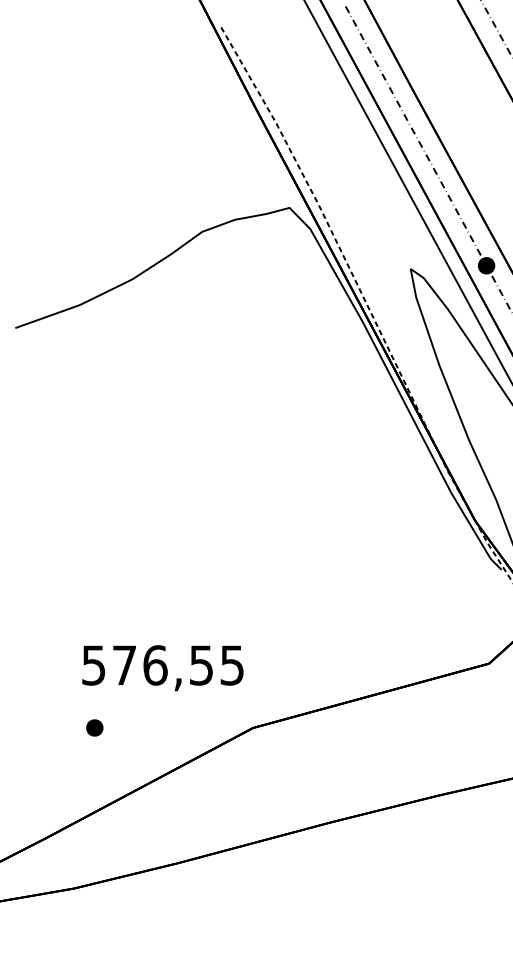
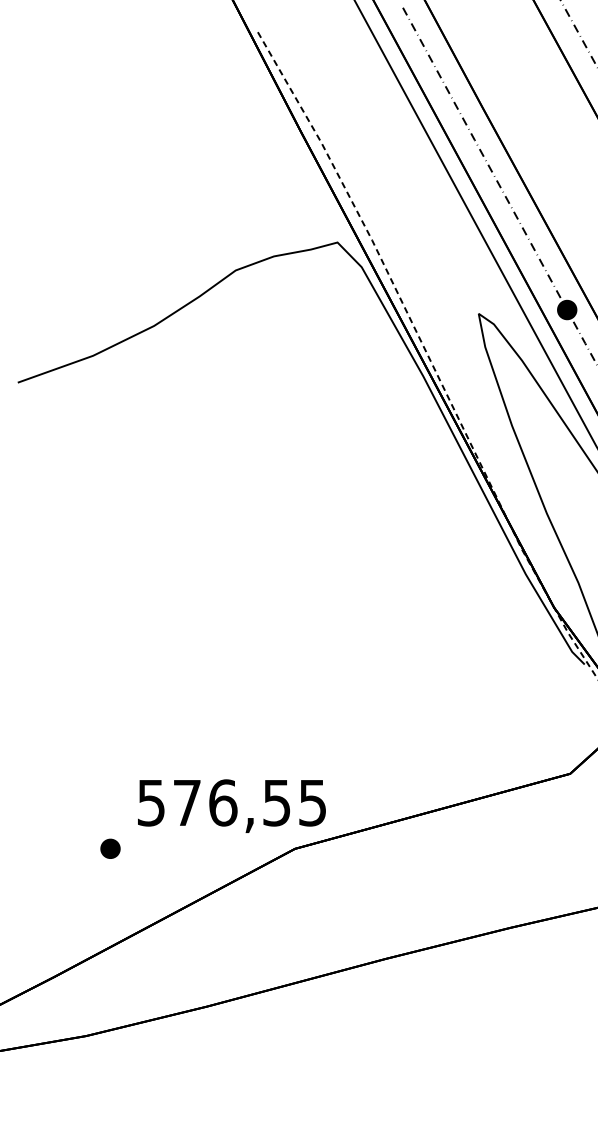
text: (162, 667) -> (231, 805), moved

